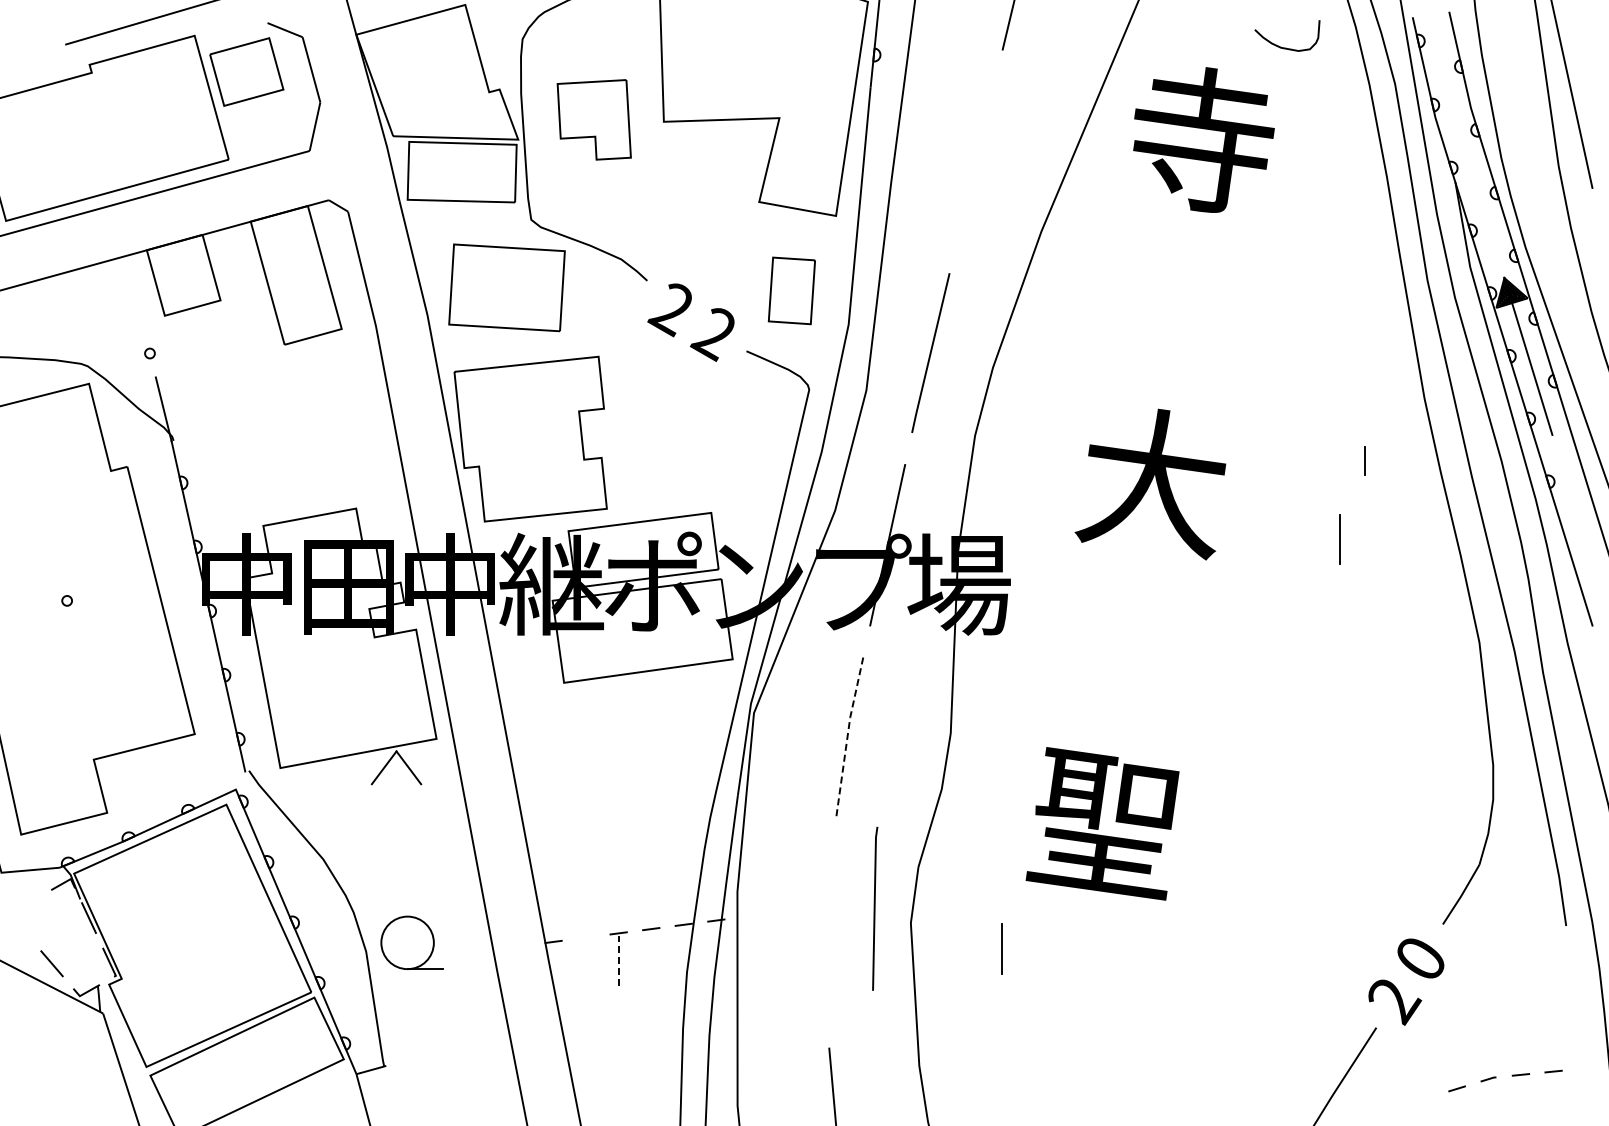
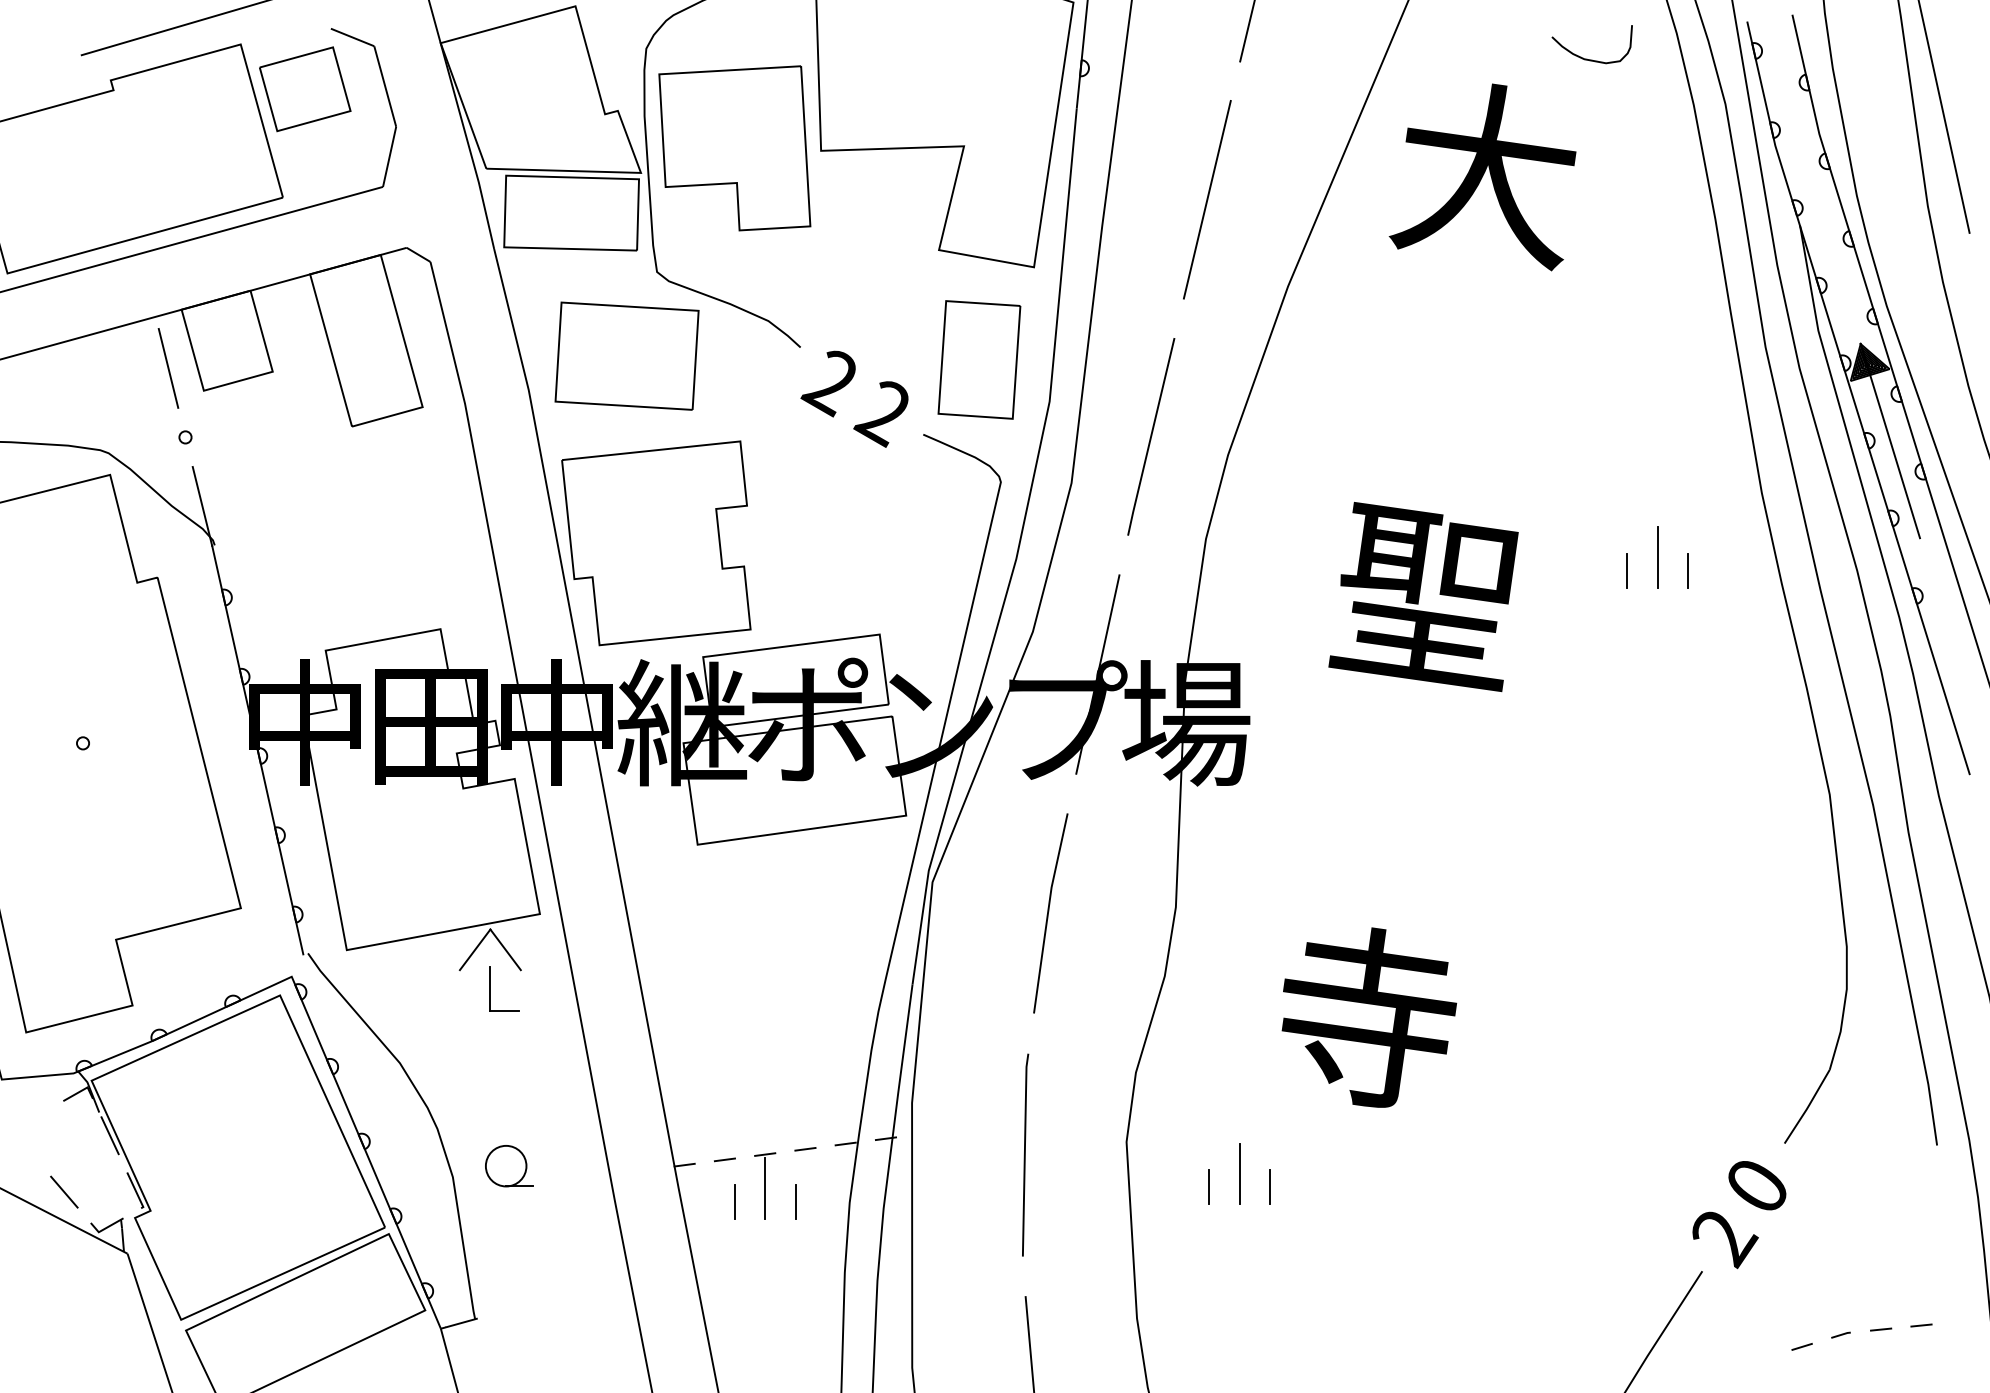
part: (594, 119) -> (735, 147), size x1.67
text: (1198, 143) -> (1482, 177), 寺 -> 大
line: (976, 161) -> (1207, 199), added
part: (791, 290) -> (978, 359), size x1.43
line: (136, 297) -> (168, 368), added
line: (1315, 461) -> (1627, 570), added
text: (1150, 482) -> (1422, 596), 大 -> 聖
line: (1339, 539) -> (1656, 557), moved
line: (847, 737) -> (1048, 912), dashed -> solid
part: (397, 799) -> (491, 989), added
text: (1102, 823) -> (1363, 1018), 聖 -> 寺
line: (875, 908) -> (1025, 1154), moved
line: (586, 937) -> (725, 1159), added
part: (411, 942) -> (508, 1165), size x0.62
line: (977, 959) -> (1208, 1186), added
line: (1027, 959) -> (1270, 1186), added
line: (618, 960) -> (764, 1188), dashed -> solid
line: (593, 971) -> (734, 1201), added
line: (643, 971) -> (795, 1201), added

